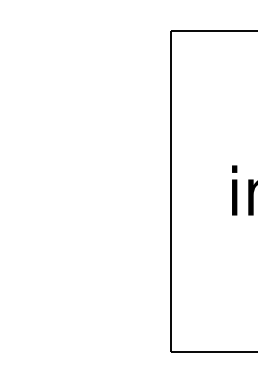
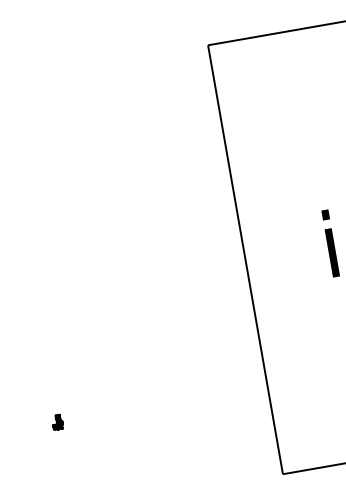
part: (14, 285) -> (58, 422), added

